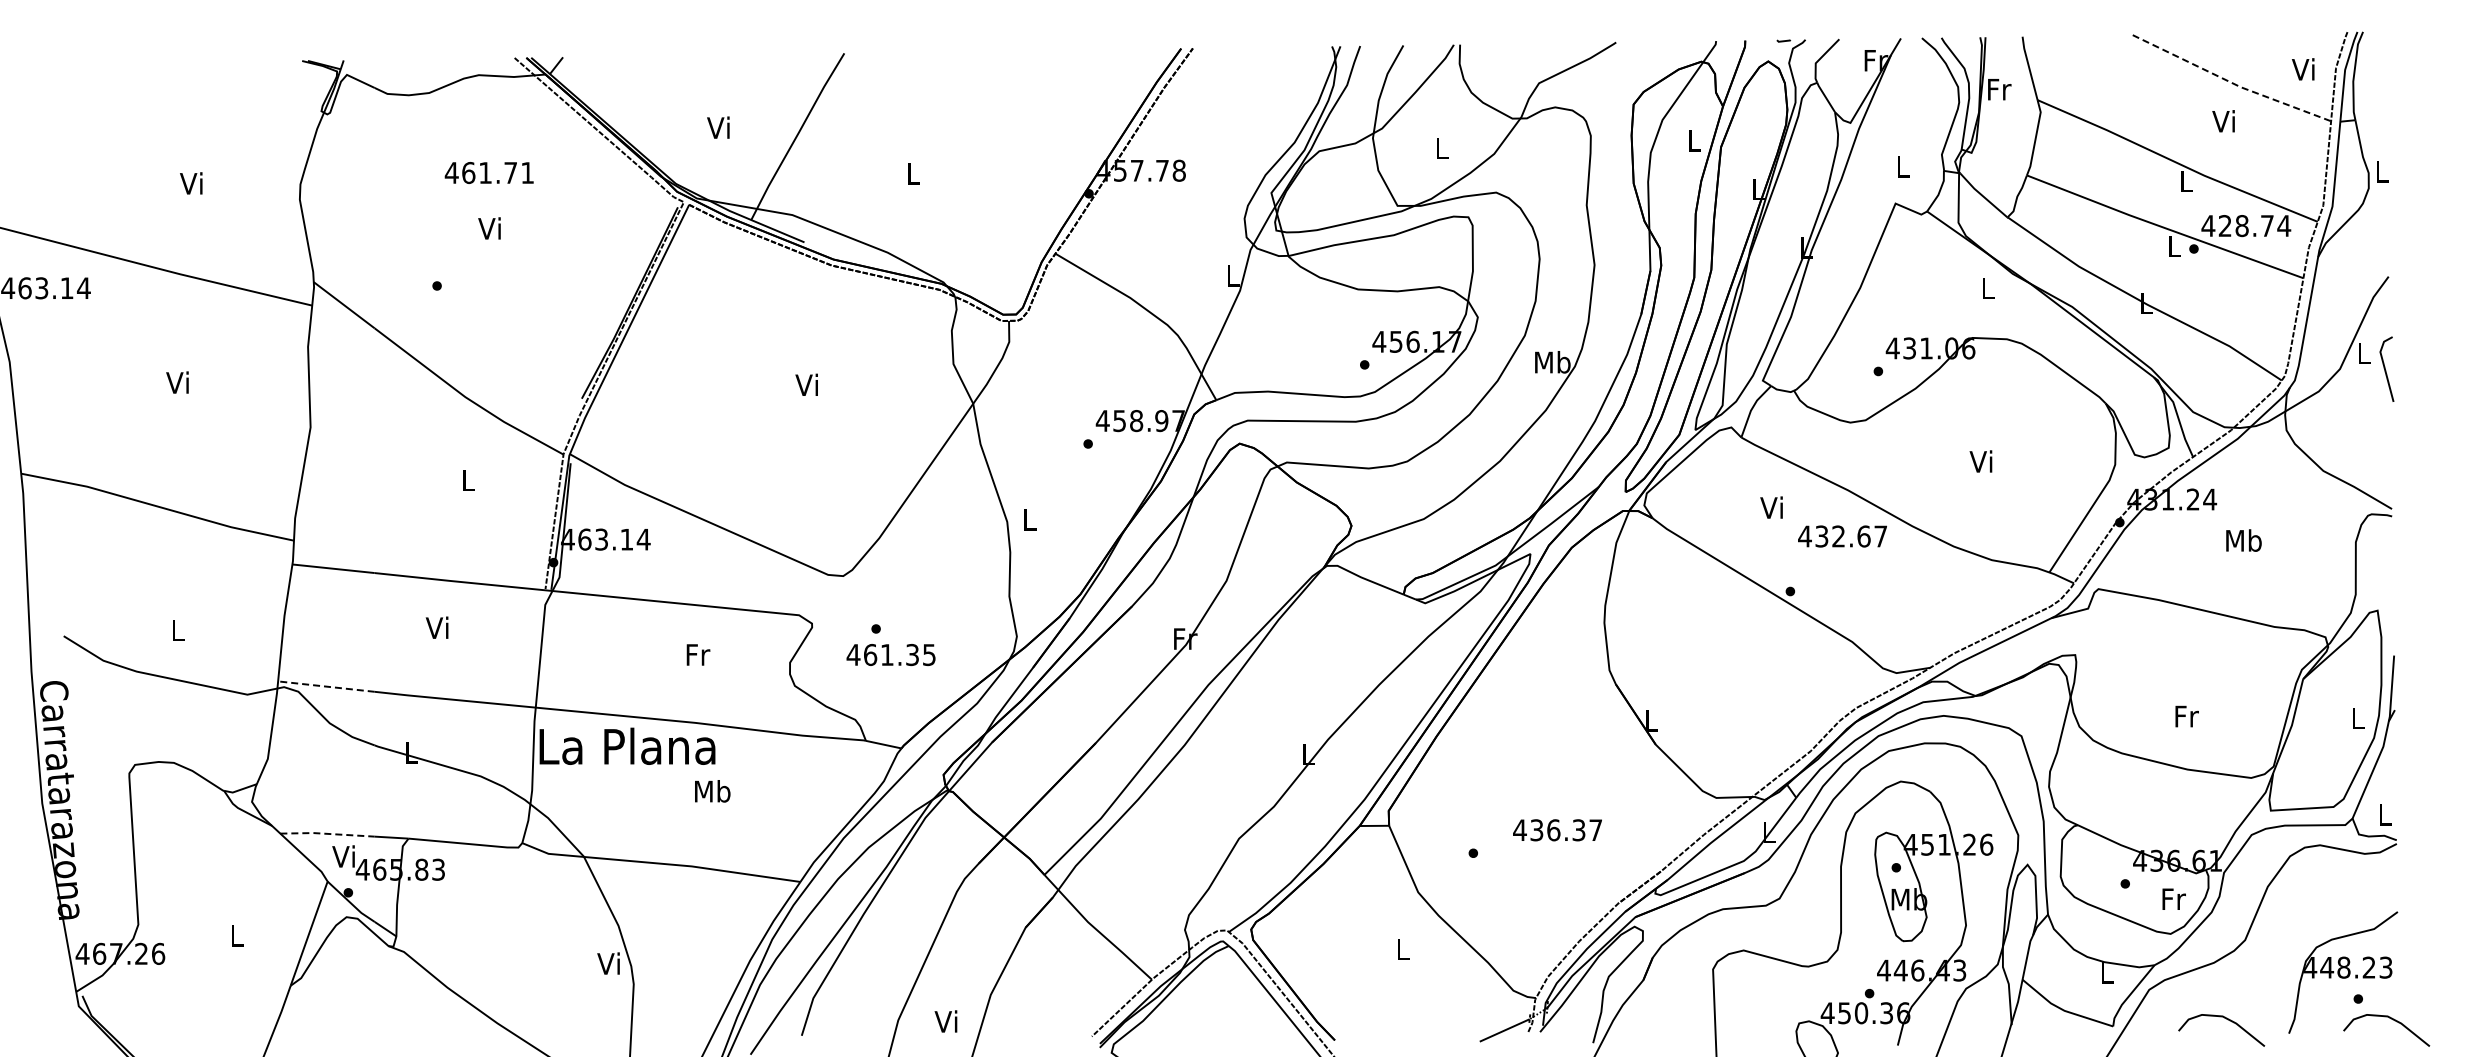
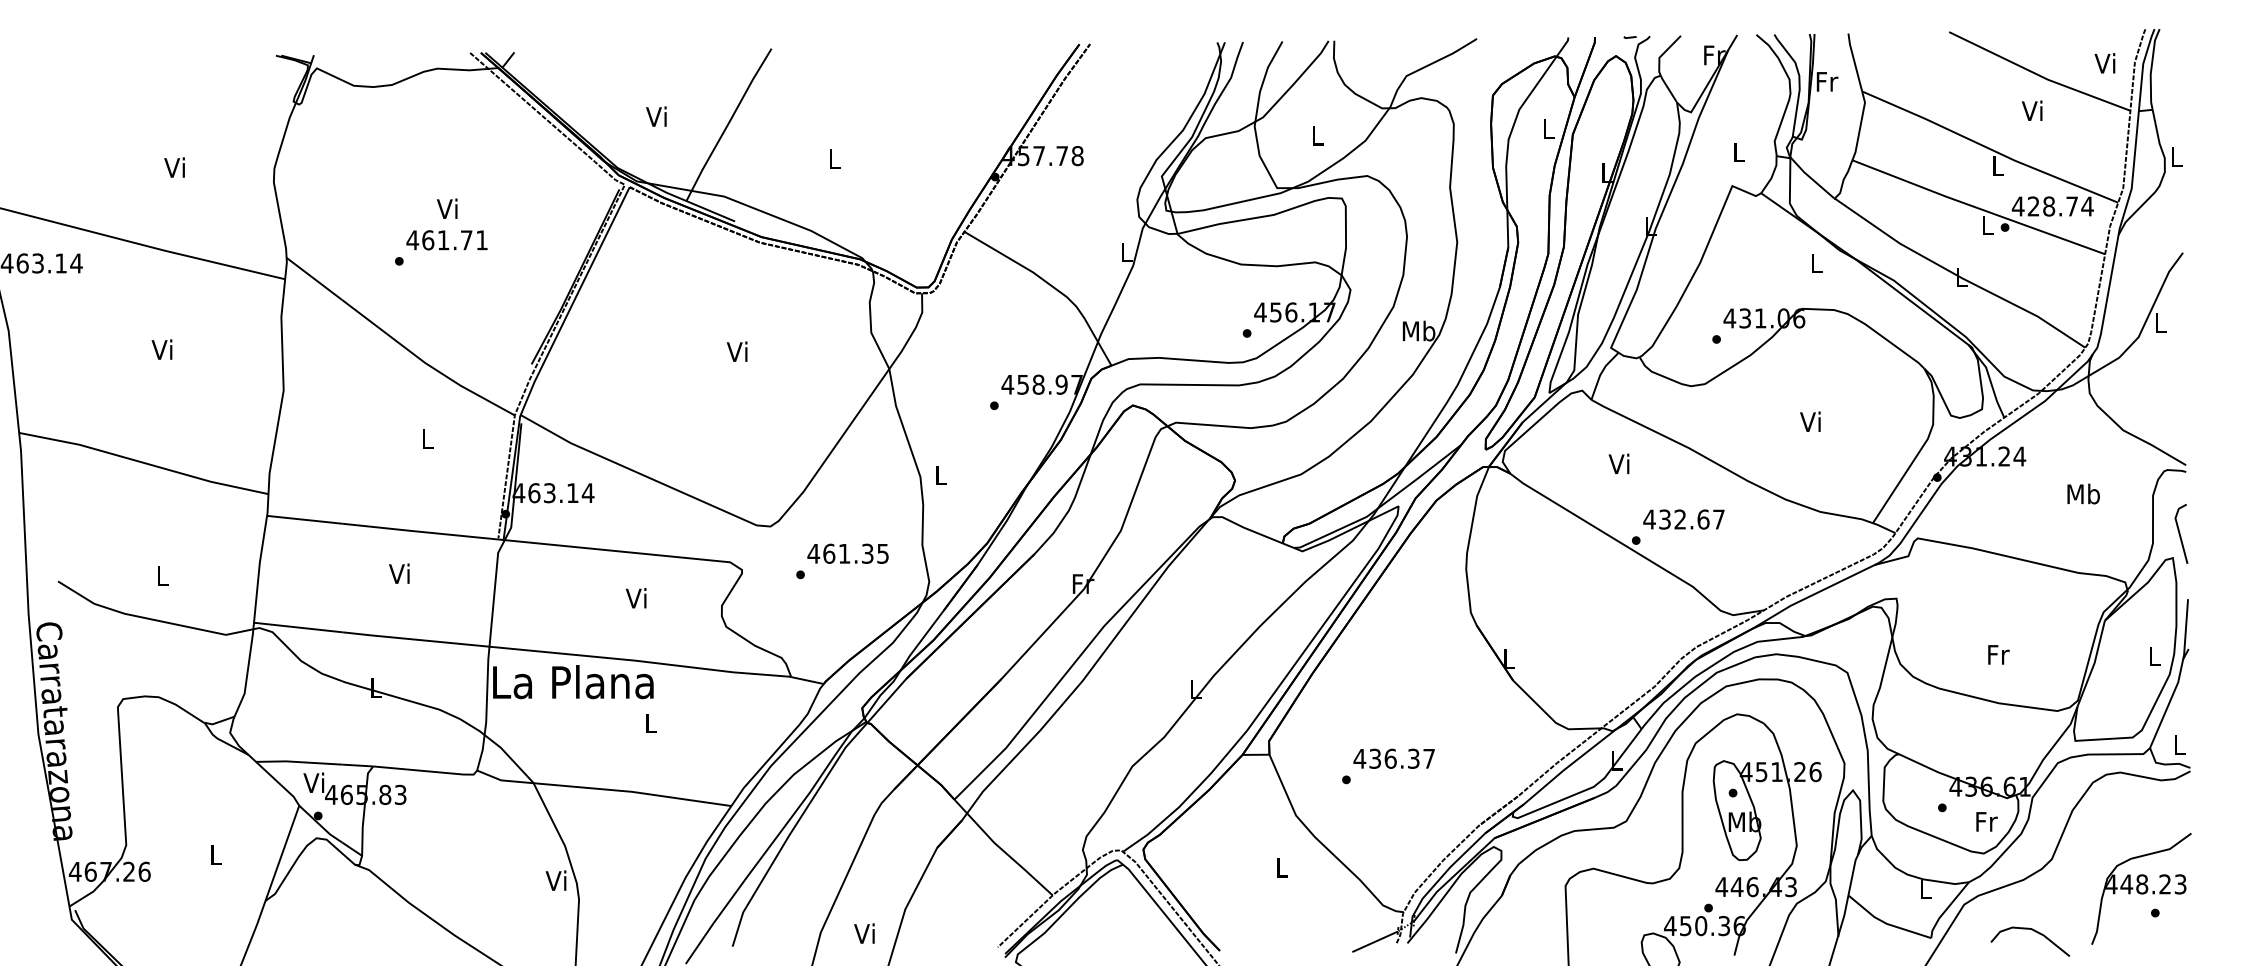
line: (2231, 82) -> (2039, 75), dashed -> solid
text: (488, 172) -> (446, 239), moved
line: (2385, 368) -> (2180, 533), moved
text: (1842, 536) -> (1683, 519), moved
text: (2243, 540) -> (2083, 493), moved
text: (697, 654) -> (637, 598), Fr -> Vi
text: (890, 655) -> (847, 554), moved
line: (326, 686) -> (298, 627), dashed -> solid
text: (712, 791) -> (651, 723), Mb -> L
text: (1557, 830) -> (1394, 759), moved
line: (327, 833) -> (299, 761), dashed -> solid
curve: (2391, 1019) -> (2185, 931), removed

